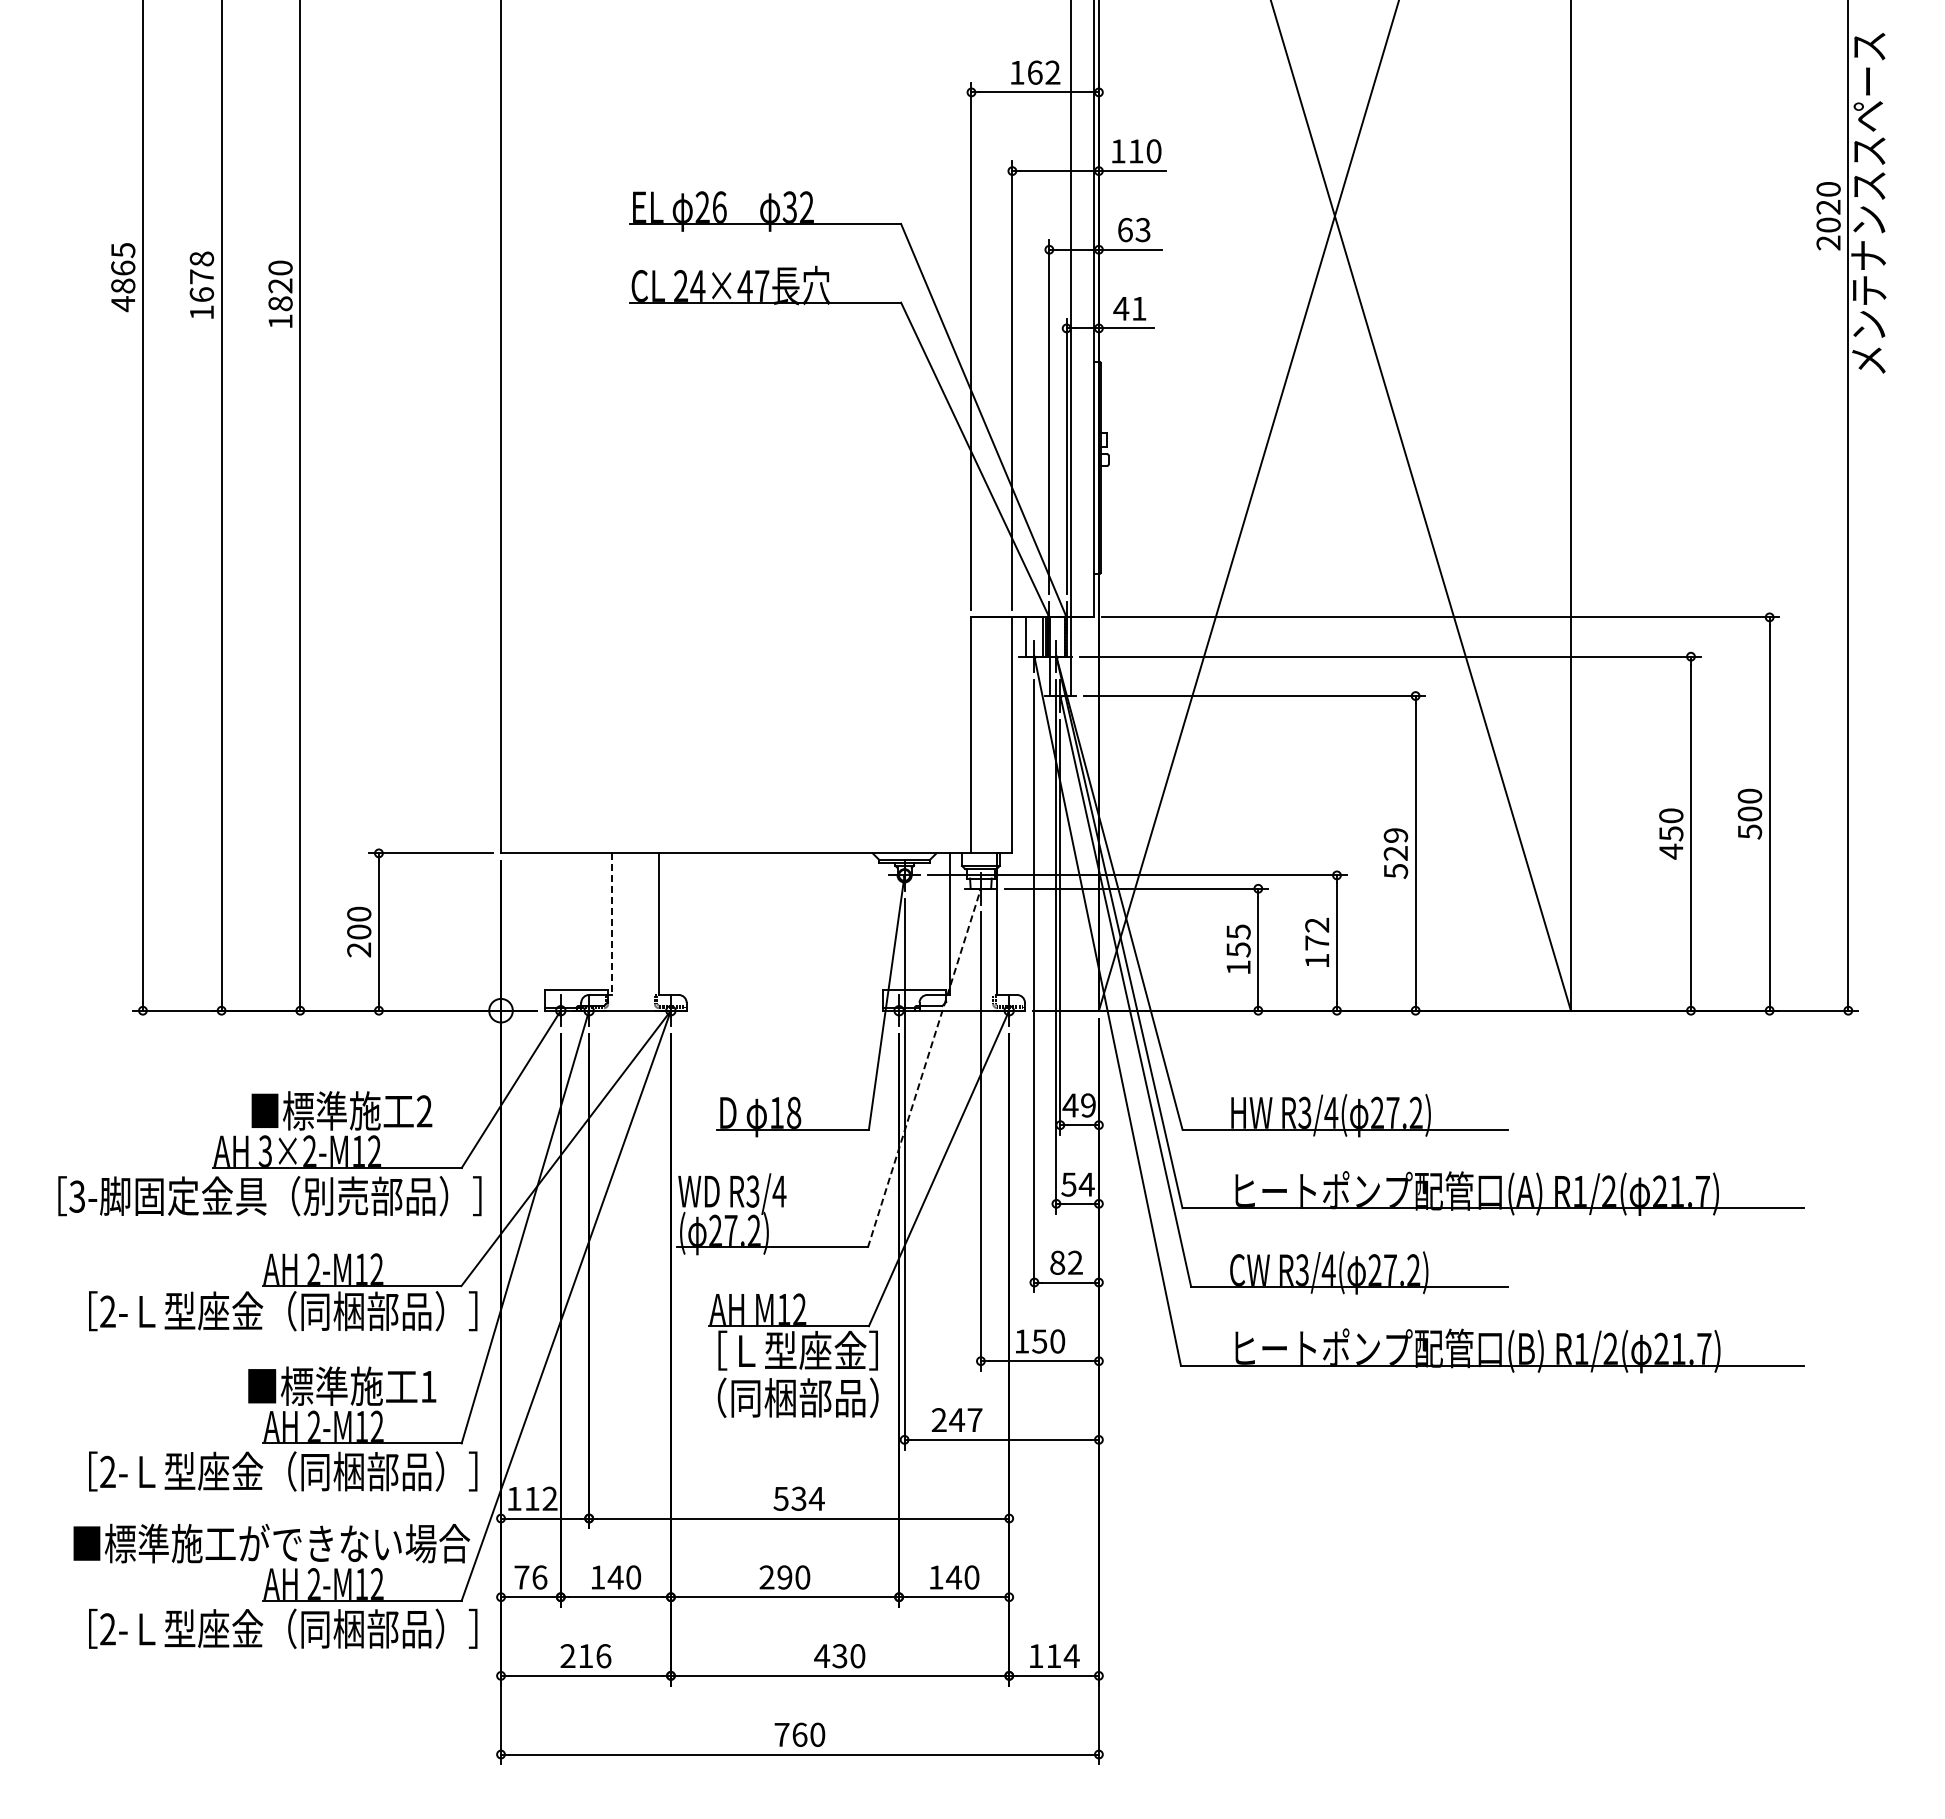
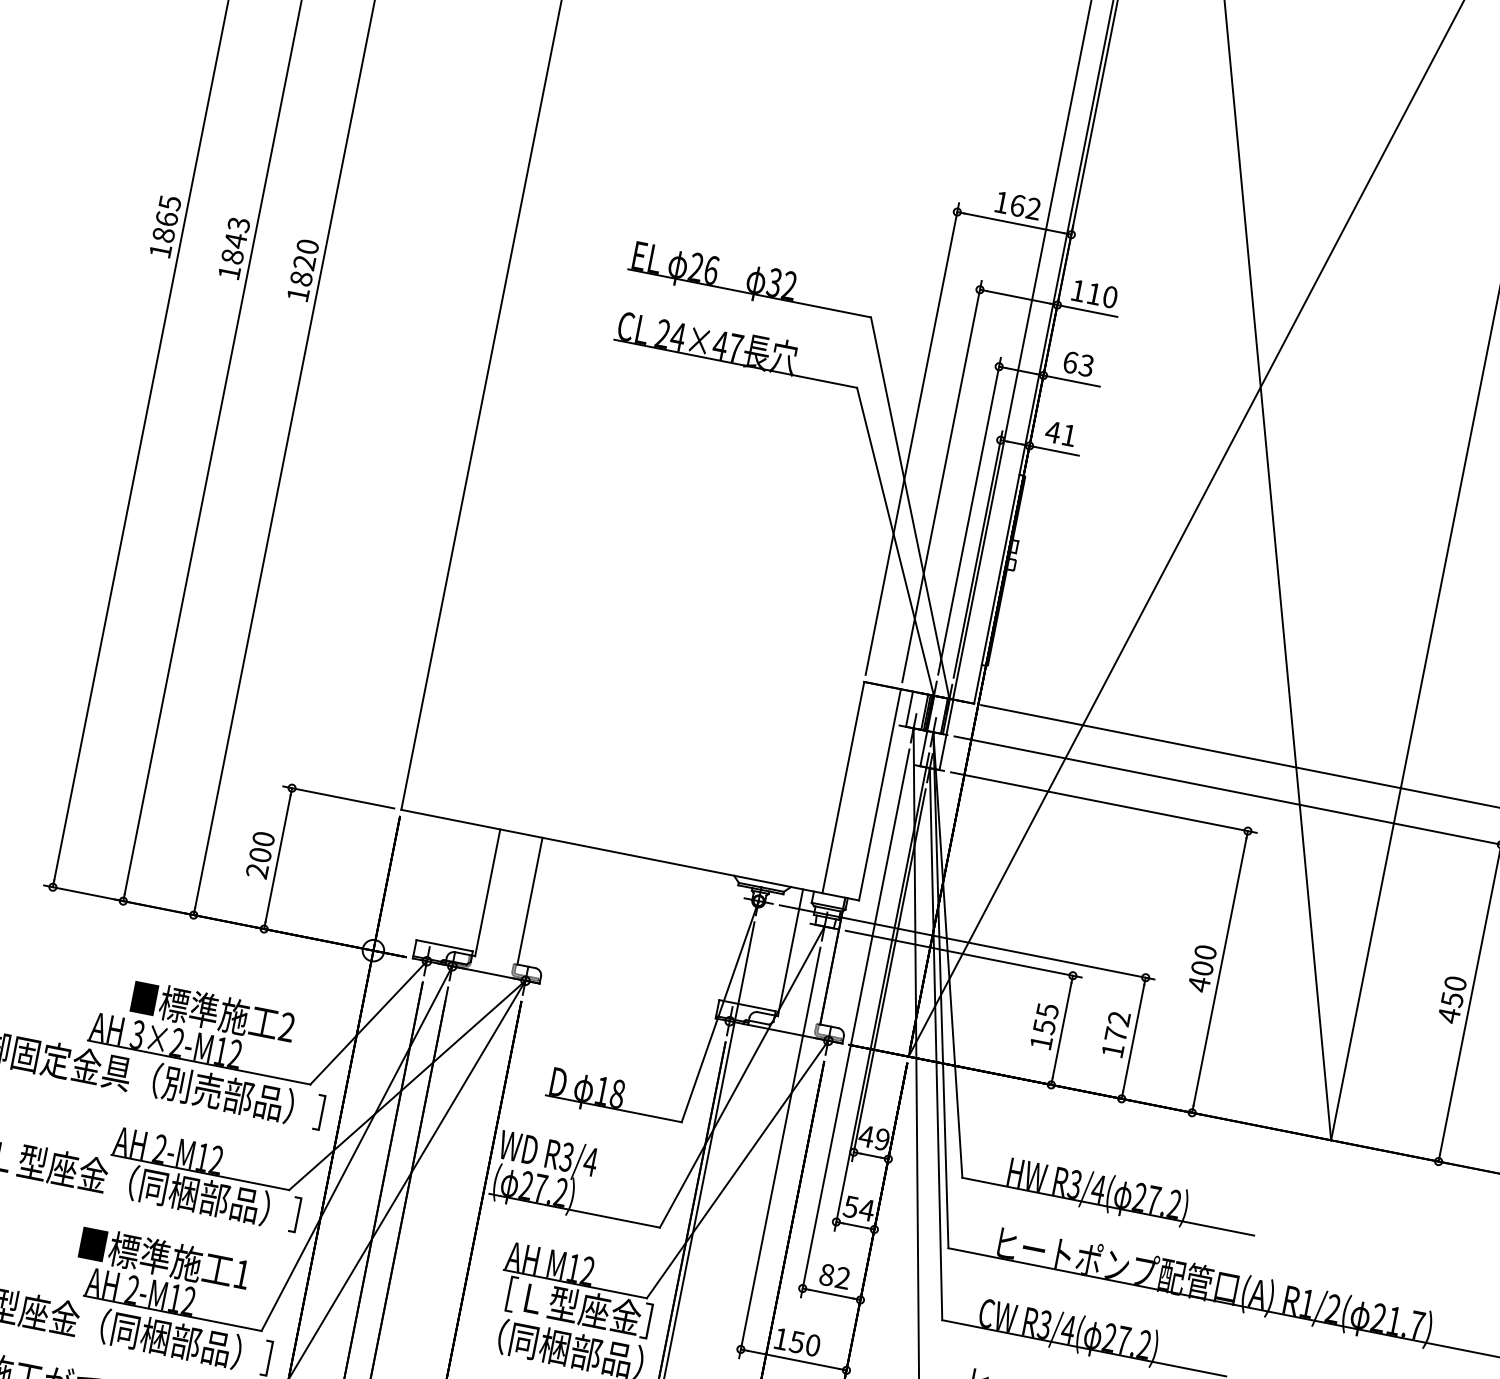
text: (201, 276) -> (235, 240), 1678 -> 1843
text: (122, 304) -> (159, 251), 4865 -> 1865
text: (1395, 853) -> (1201, 968), 529 -> 400
line: (611, 924) -> (487, 893), dashed -> solid
line: (924, 1067) -> (742, 1076), dashed -> solid

